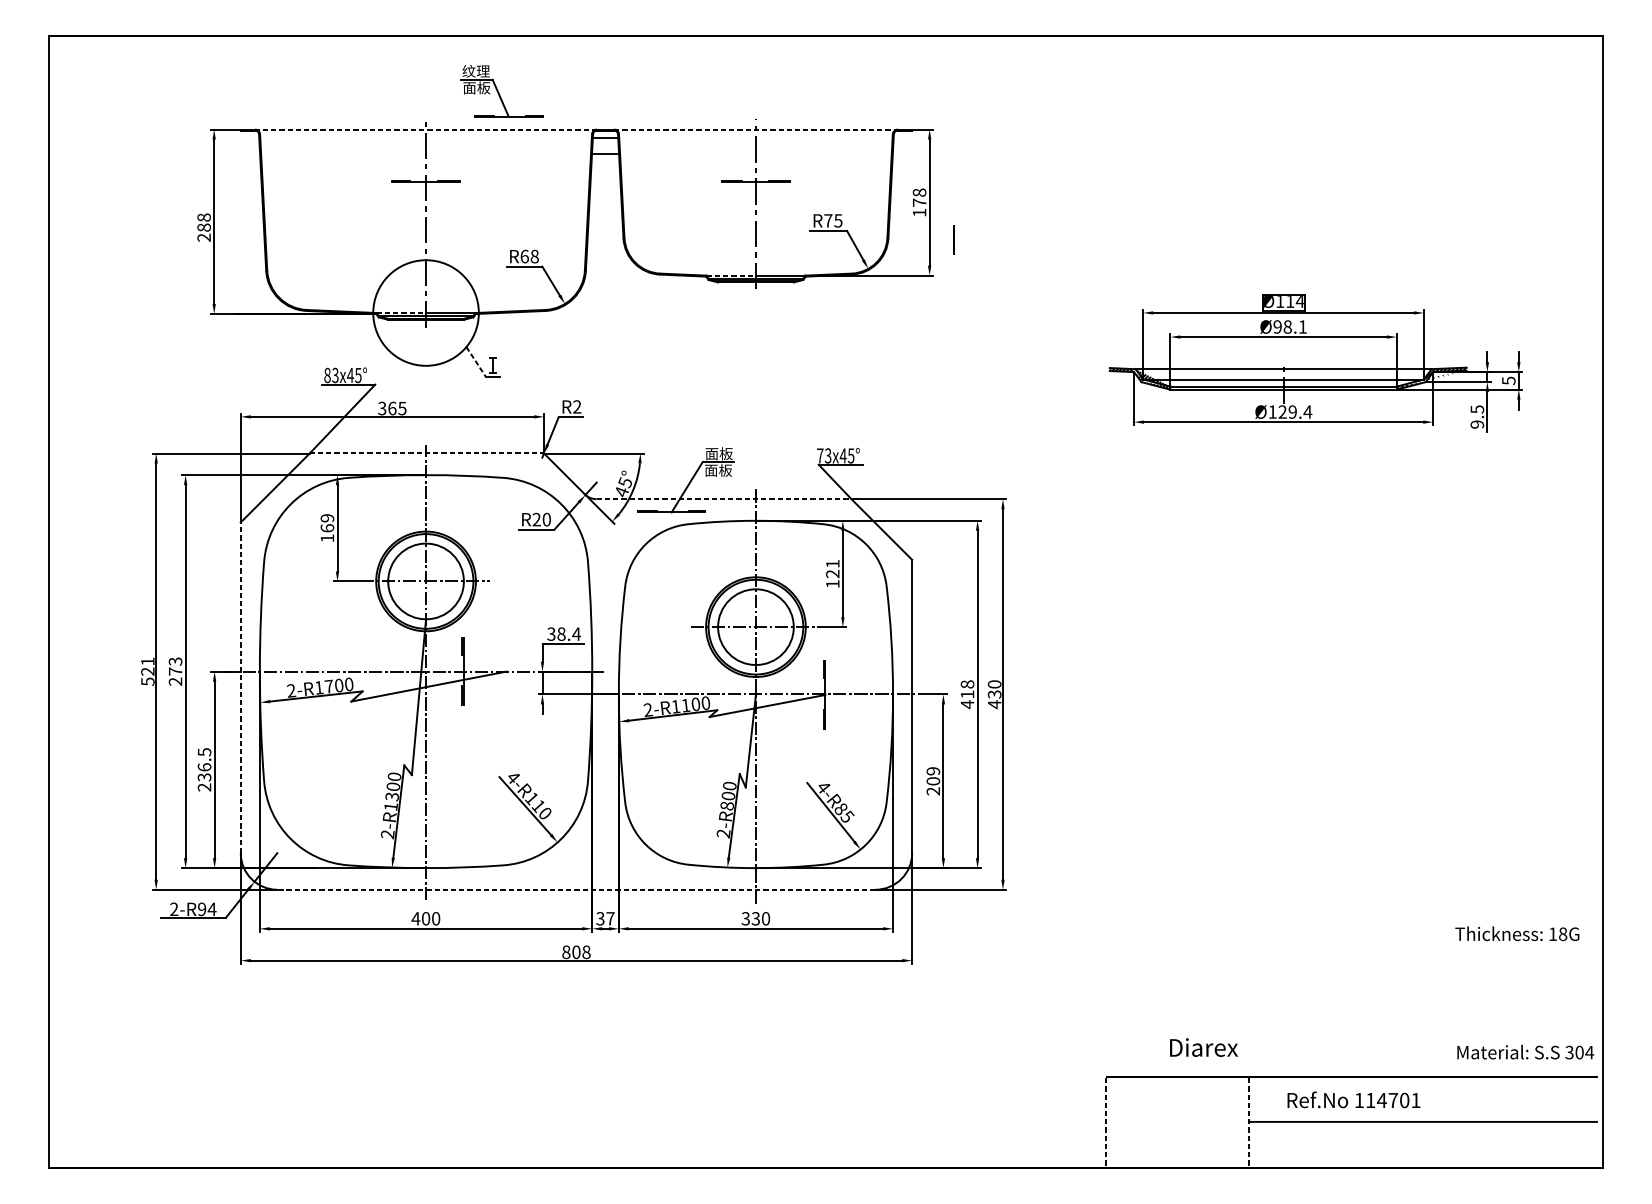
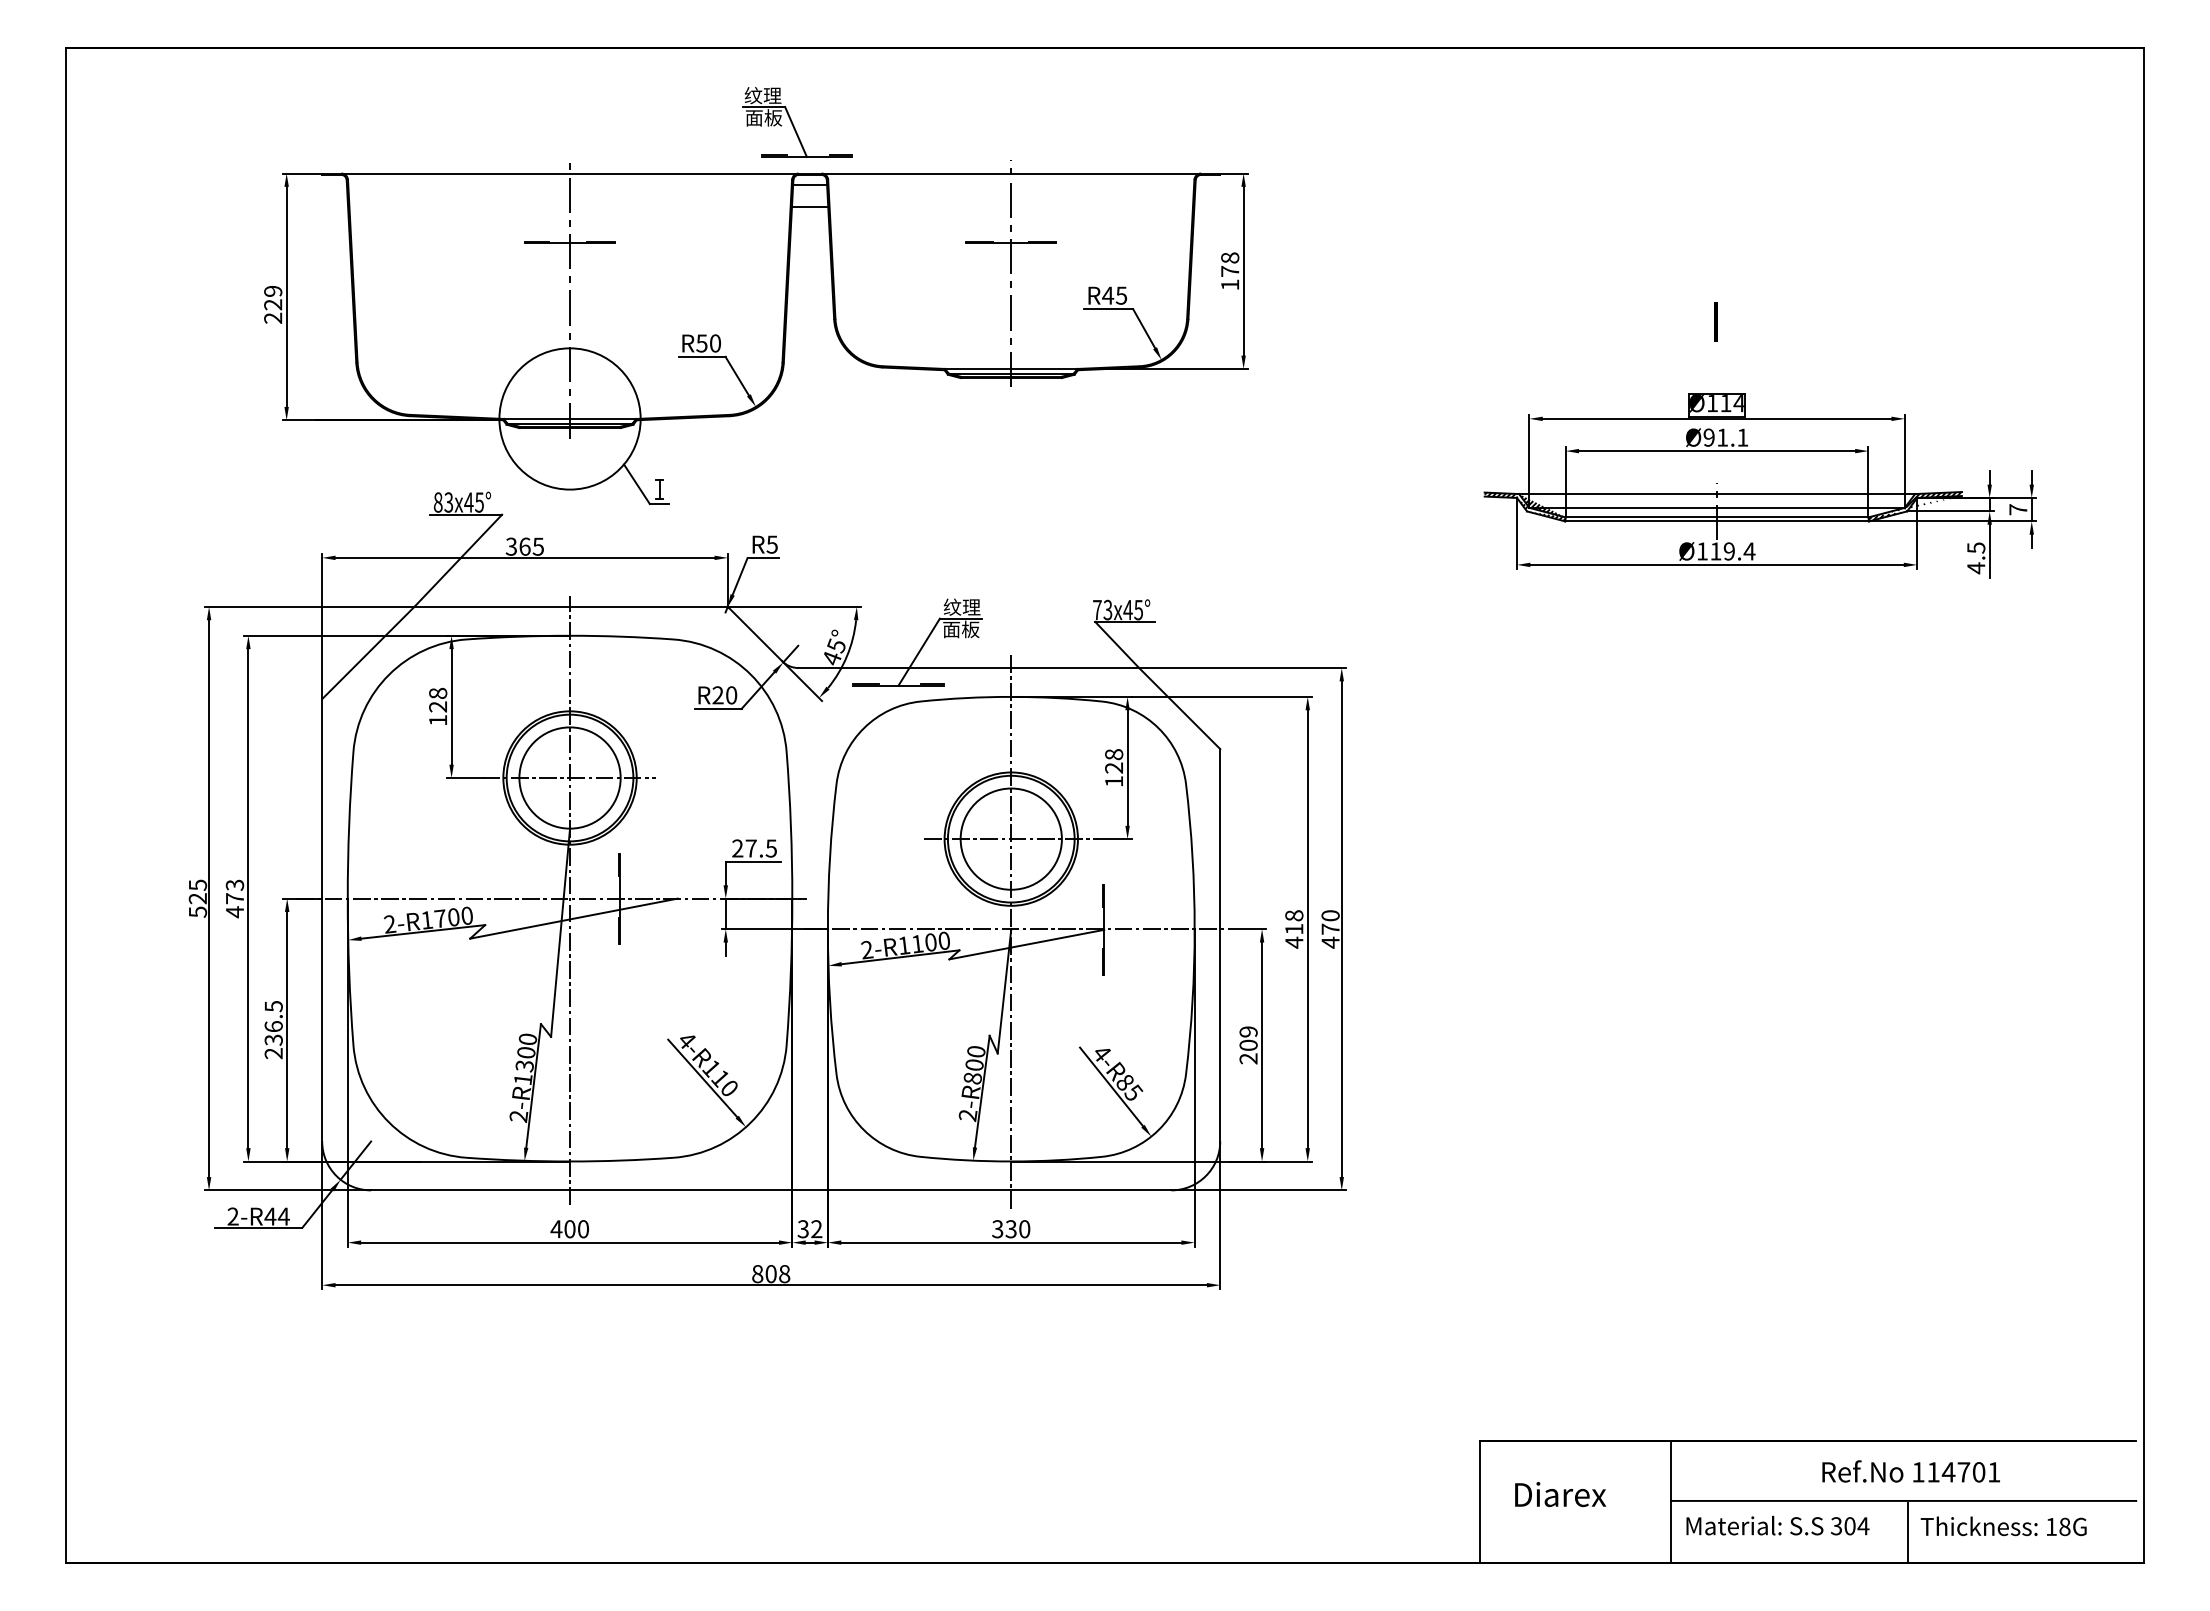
part: (501, 91) -> (797, 122), moved
line: (426, 129) -> (570, 173), dashed -> solid
line: (756, 129) -> (1011, 173), dashed -> solid
text: (828, 220) -> (1108, 295), R75 -> R45
text: (204, 222) -> (273, 297), 288 -> 229
text: (953, 240) -> (1715, 321), moved
text: (529, 256) -> (708, 343), R68 -> R50
line: (731, 275) -> (978, 368), dashed -> solid
line: (401, 312) -> (537, 418), dashed -> solid
text: (1287, 326) -> (1722, 437), Ø98.1 -> Ø91.1
line: (475, 362) -> (636, 484), dashed -> solid
text: (1508, 380) -> (2018, 509), 5 -> 7
text: (576, 406) -> (771, 544), R2 -> R5
text: (1282, 412) -> (1715, 551), Ø129.4 -> Ø119.4
text: (1477, 424) -> (1976, 568), 9.5 -> 4.5
line: (427, 453) -> (571, 606), dashed -> solid
text: (718, 453) -> (961, 606), 面板 -> 纹理
line: (724, 498) -> (969, 667), dashed -> solid
text: (327, 522) -> (438, 699), 169 -> 128
text: (833, 563) -> (1114, 754), 121 -> 128
text: (563, 634) -> (754, 848), 38.4 -> 27.5
text: (148, 661) -> (198, 884), 521 -> 525
text: (175, 681) -> (234, 912), 273 -> 473
line: (241, 687) -> (322, 919), dashed -> solid
text: (994, 693) -> (1330, 928), 430 -> 470
line: (575, 889) -> (770, 1190), dashed -> solid
text: (202, 909) -> (270, 1216), 2-R94 -> 2-R44
text: (610, 918) -> (816, 1229), 37 -> 32
text: (1517, 933) -> (2003, 1526), moved
text: (1203, 1047) -> (1560, 1494), moved
text: (1525, 1052) -> (1777, 1525), moved
text: (1353, 1099) -> (1910, 1471), moved
line: (1105, 1123) -> (1479, 1503), dashed -> solid
line: (1249, 1123) -> (1671, 1503), dashed -> solid
line: (1426, 1145) -> (1908, 1532), added

